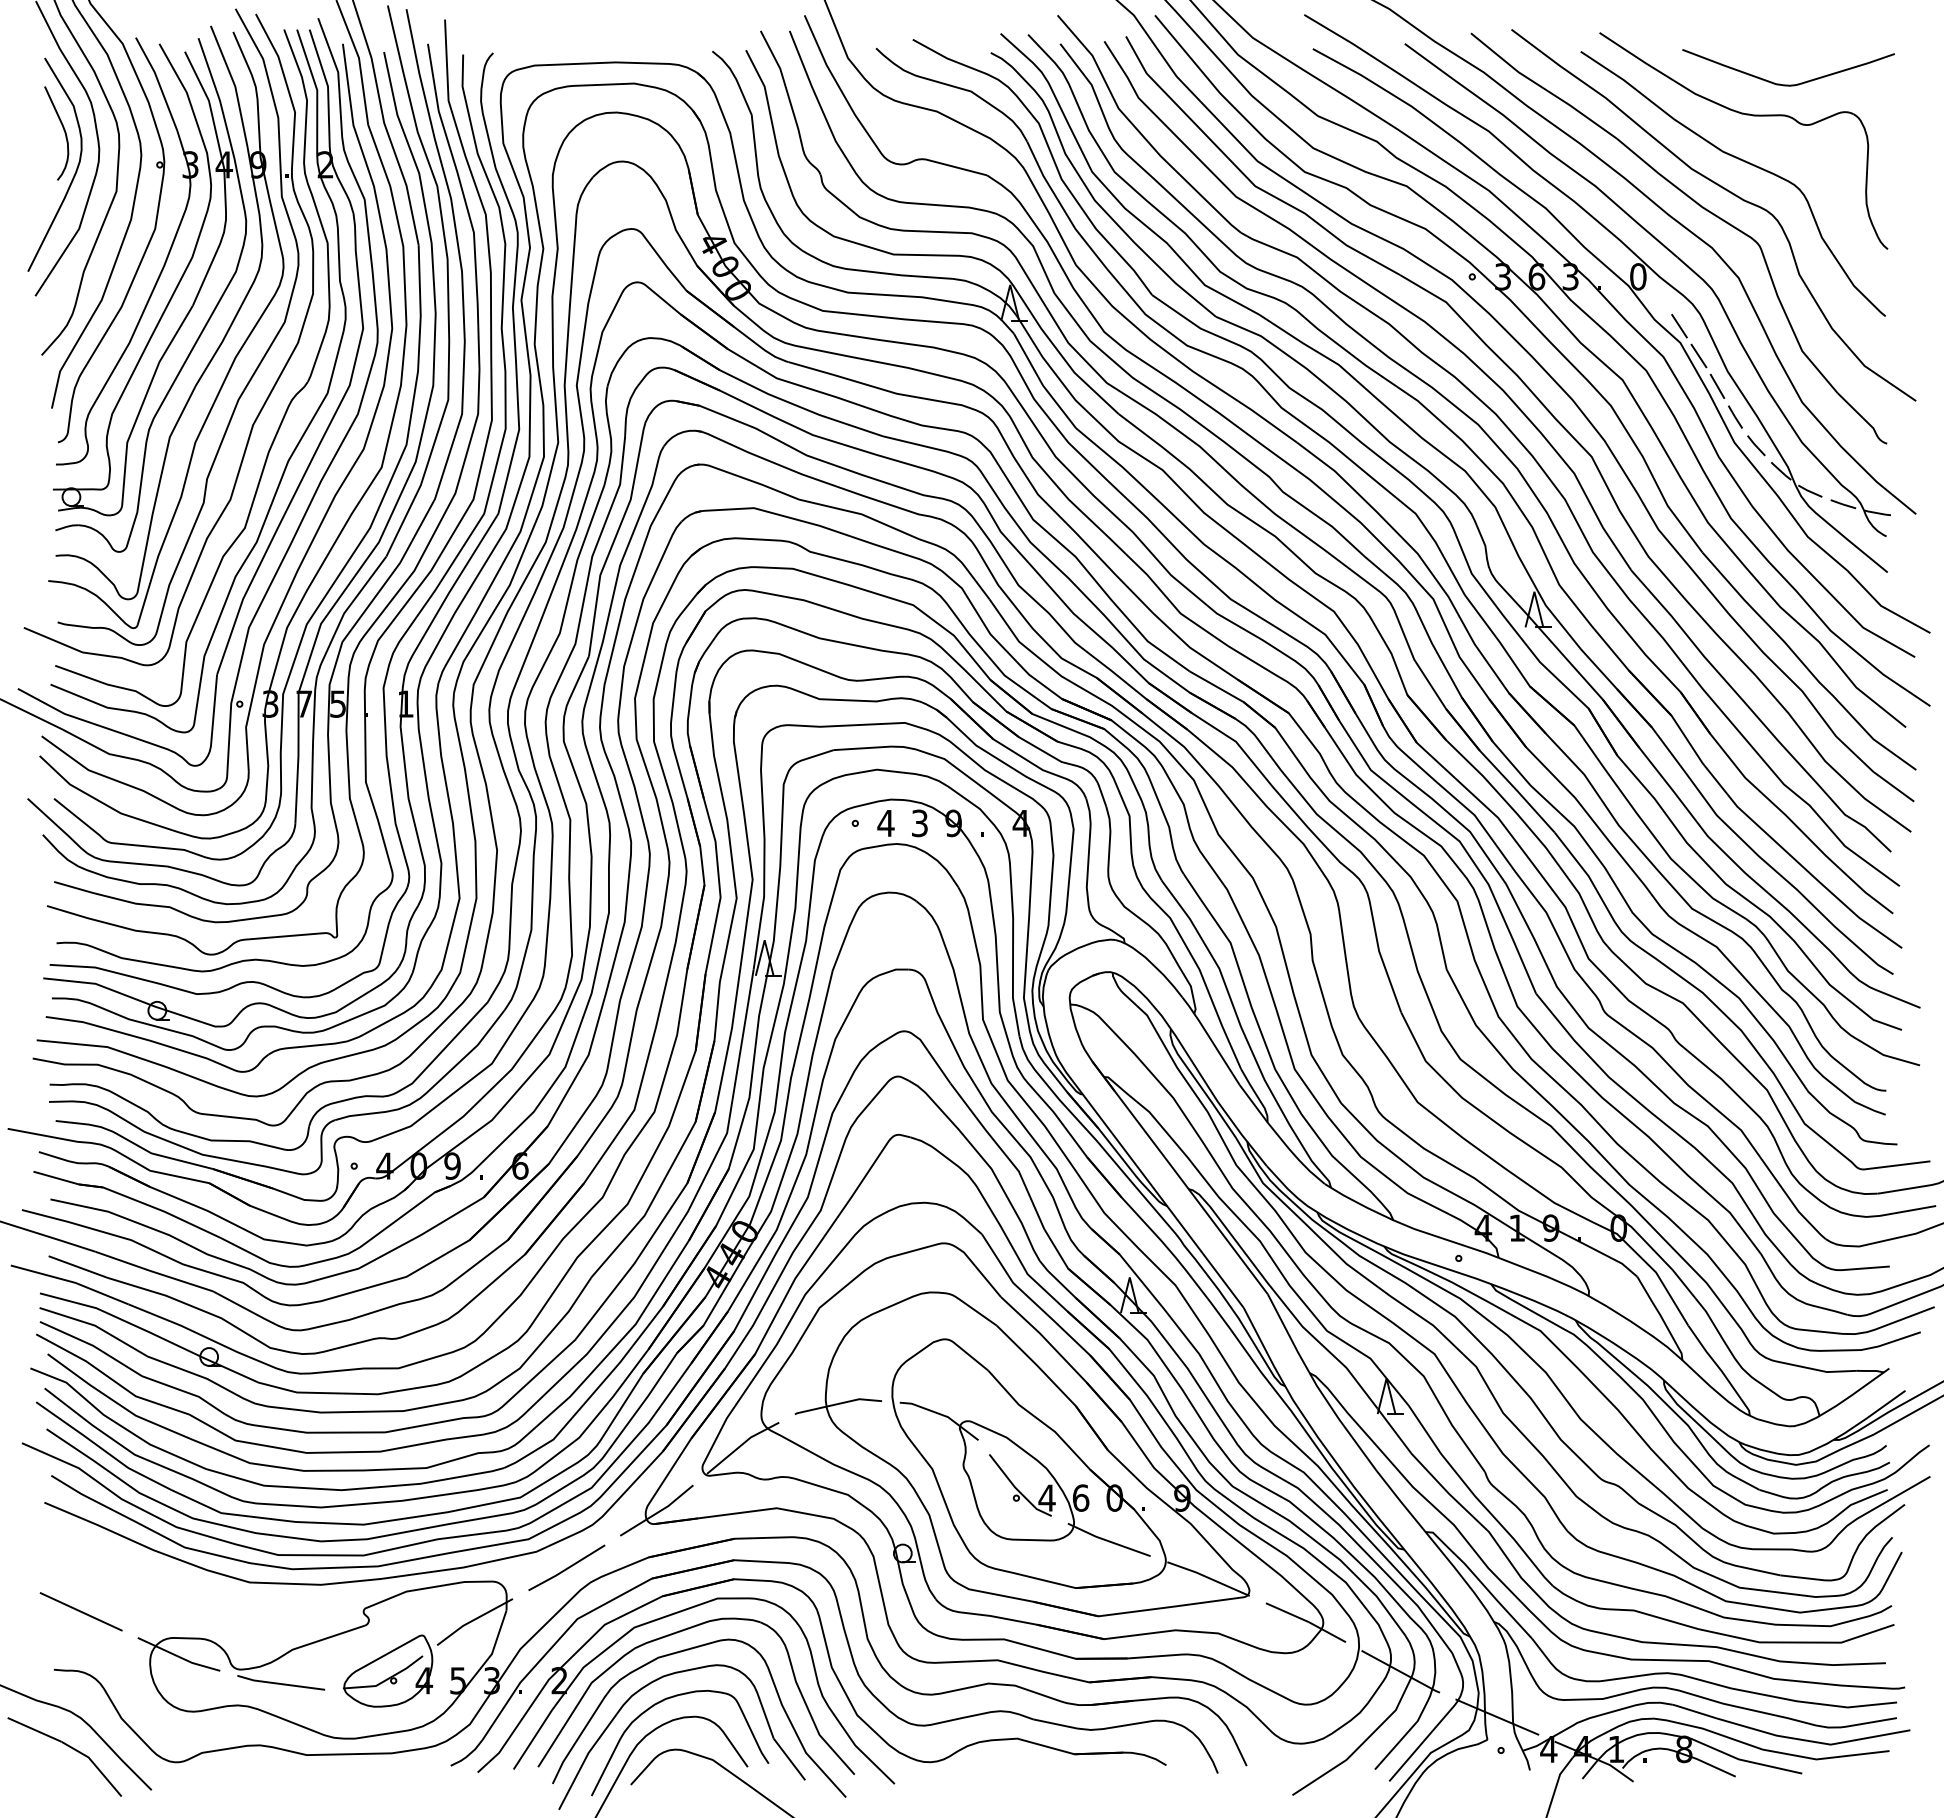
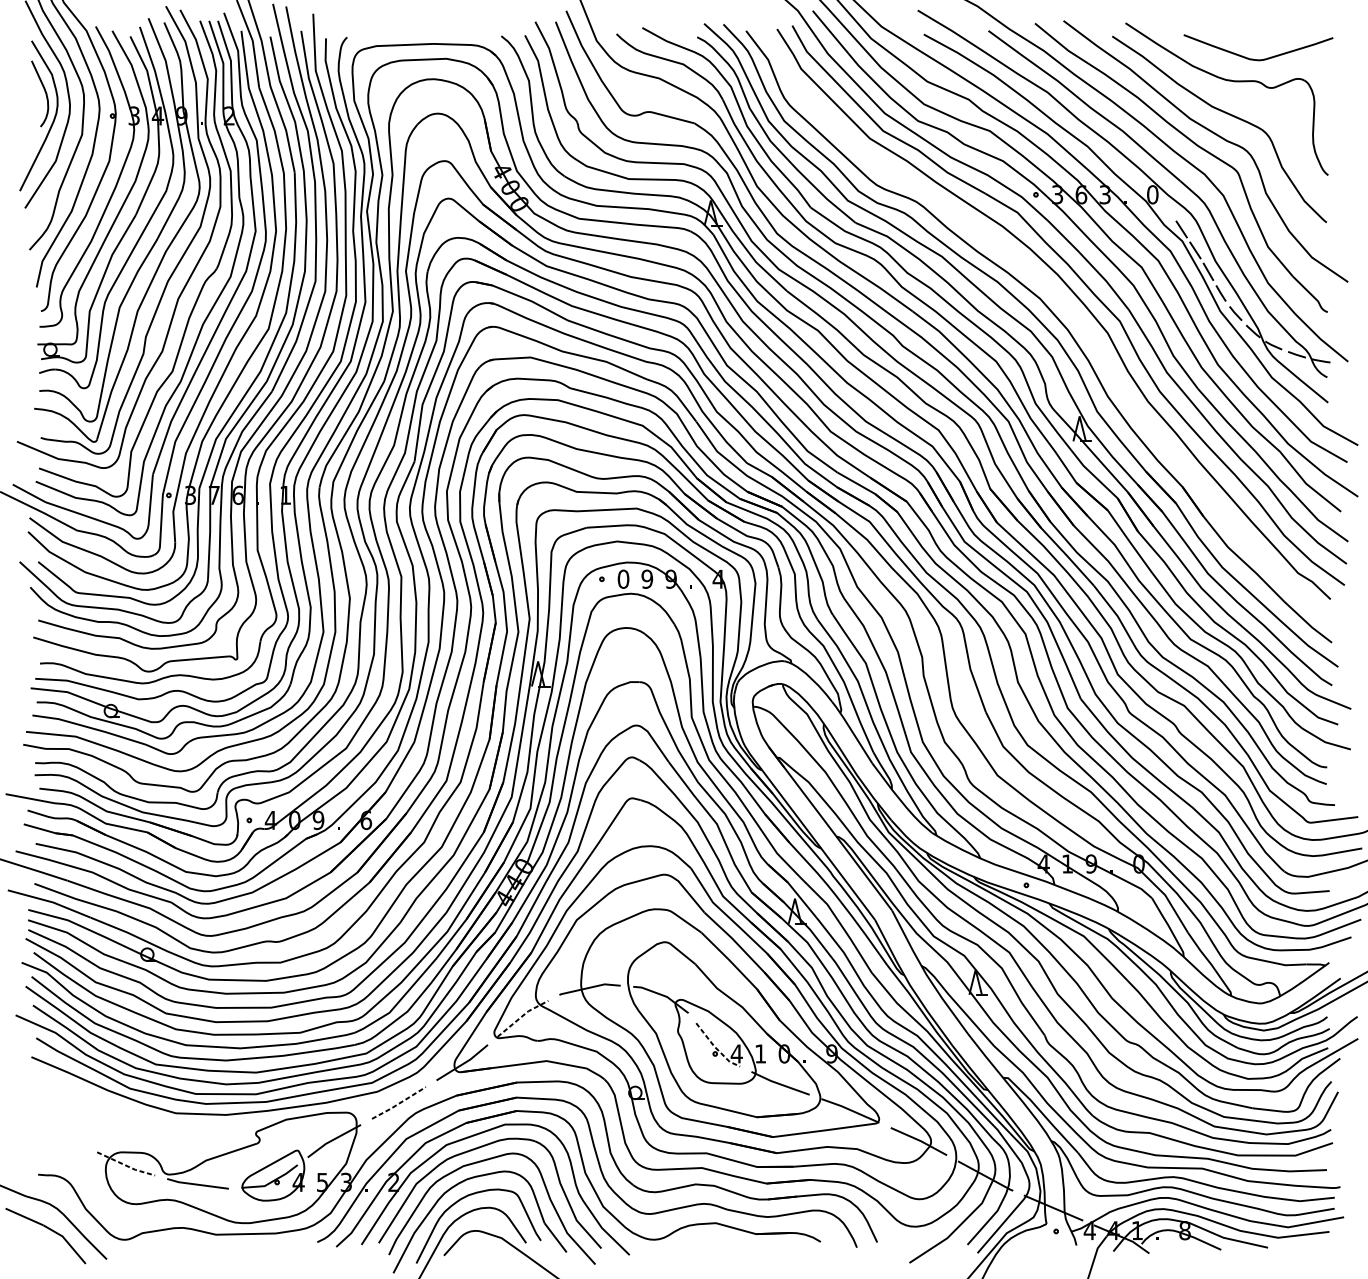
part: (1507, 429) -> (1060, 302), removed
text: (338, 703) -> (238, 494), 5 -> 6
text: (885, 823) -> (623, 579), 4 -> 0
text: (919, 823) -> (647, 579), 3 -> 9
line: (741, 1444) -> (521, 1016), solid -> dashed
line: (1017, 1489) -> (716, 1047), solid -> dashed
text: (1080, 1497) -> (760, 1053), 6 -> 1
line: (567, 1568) -> (399, 1103), solid -> dashed
line: (80, 1611) -> (56, 1133), removed
line: (179, 1657) -> (126, 1166), solid -> dashed

